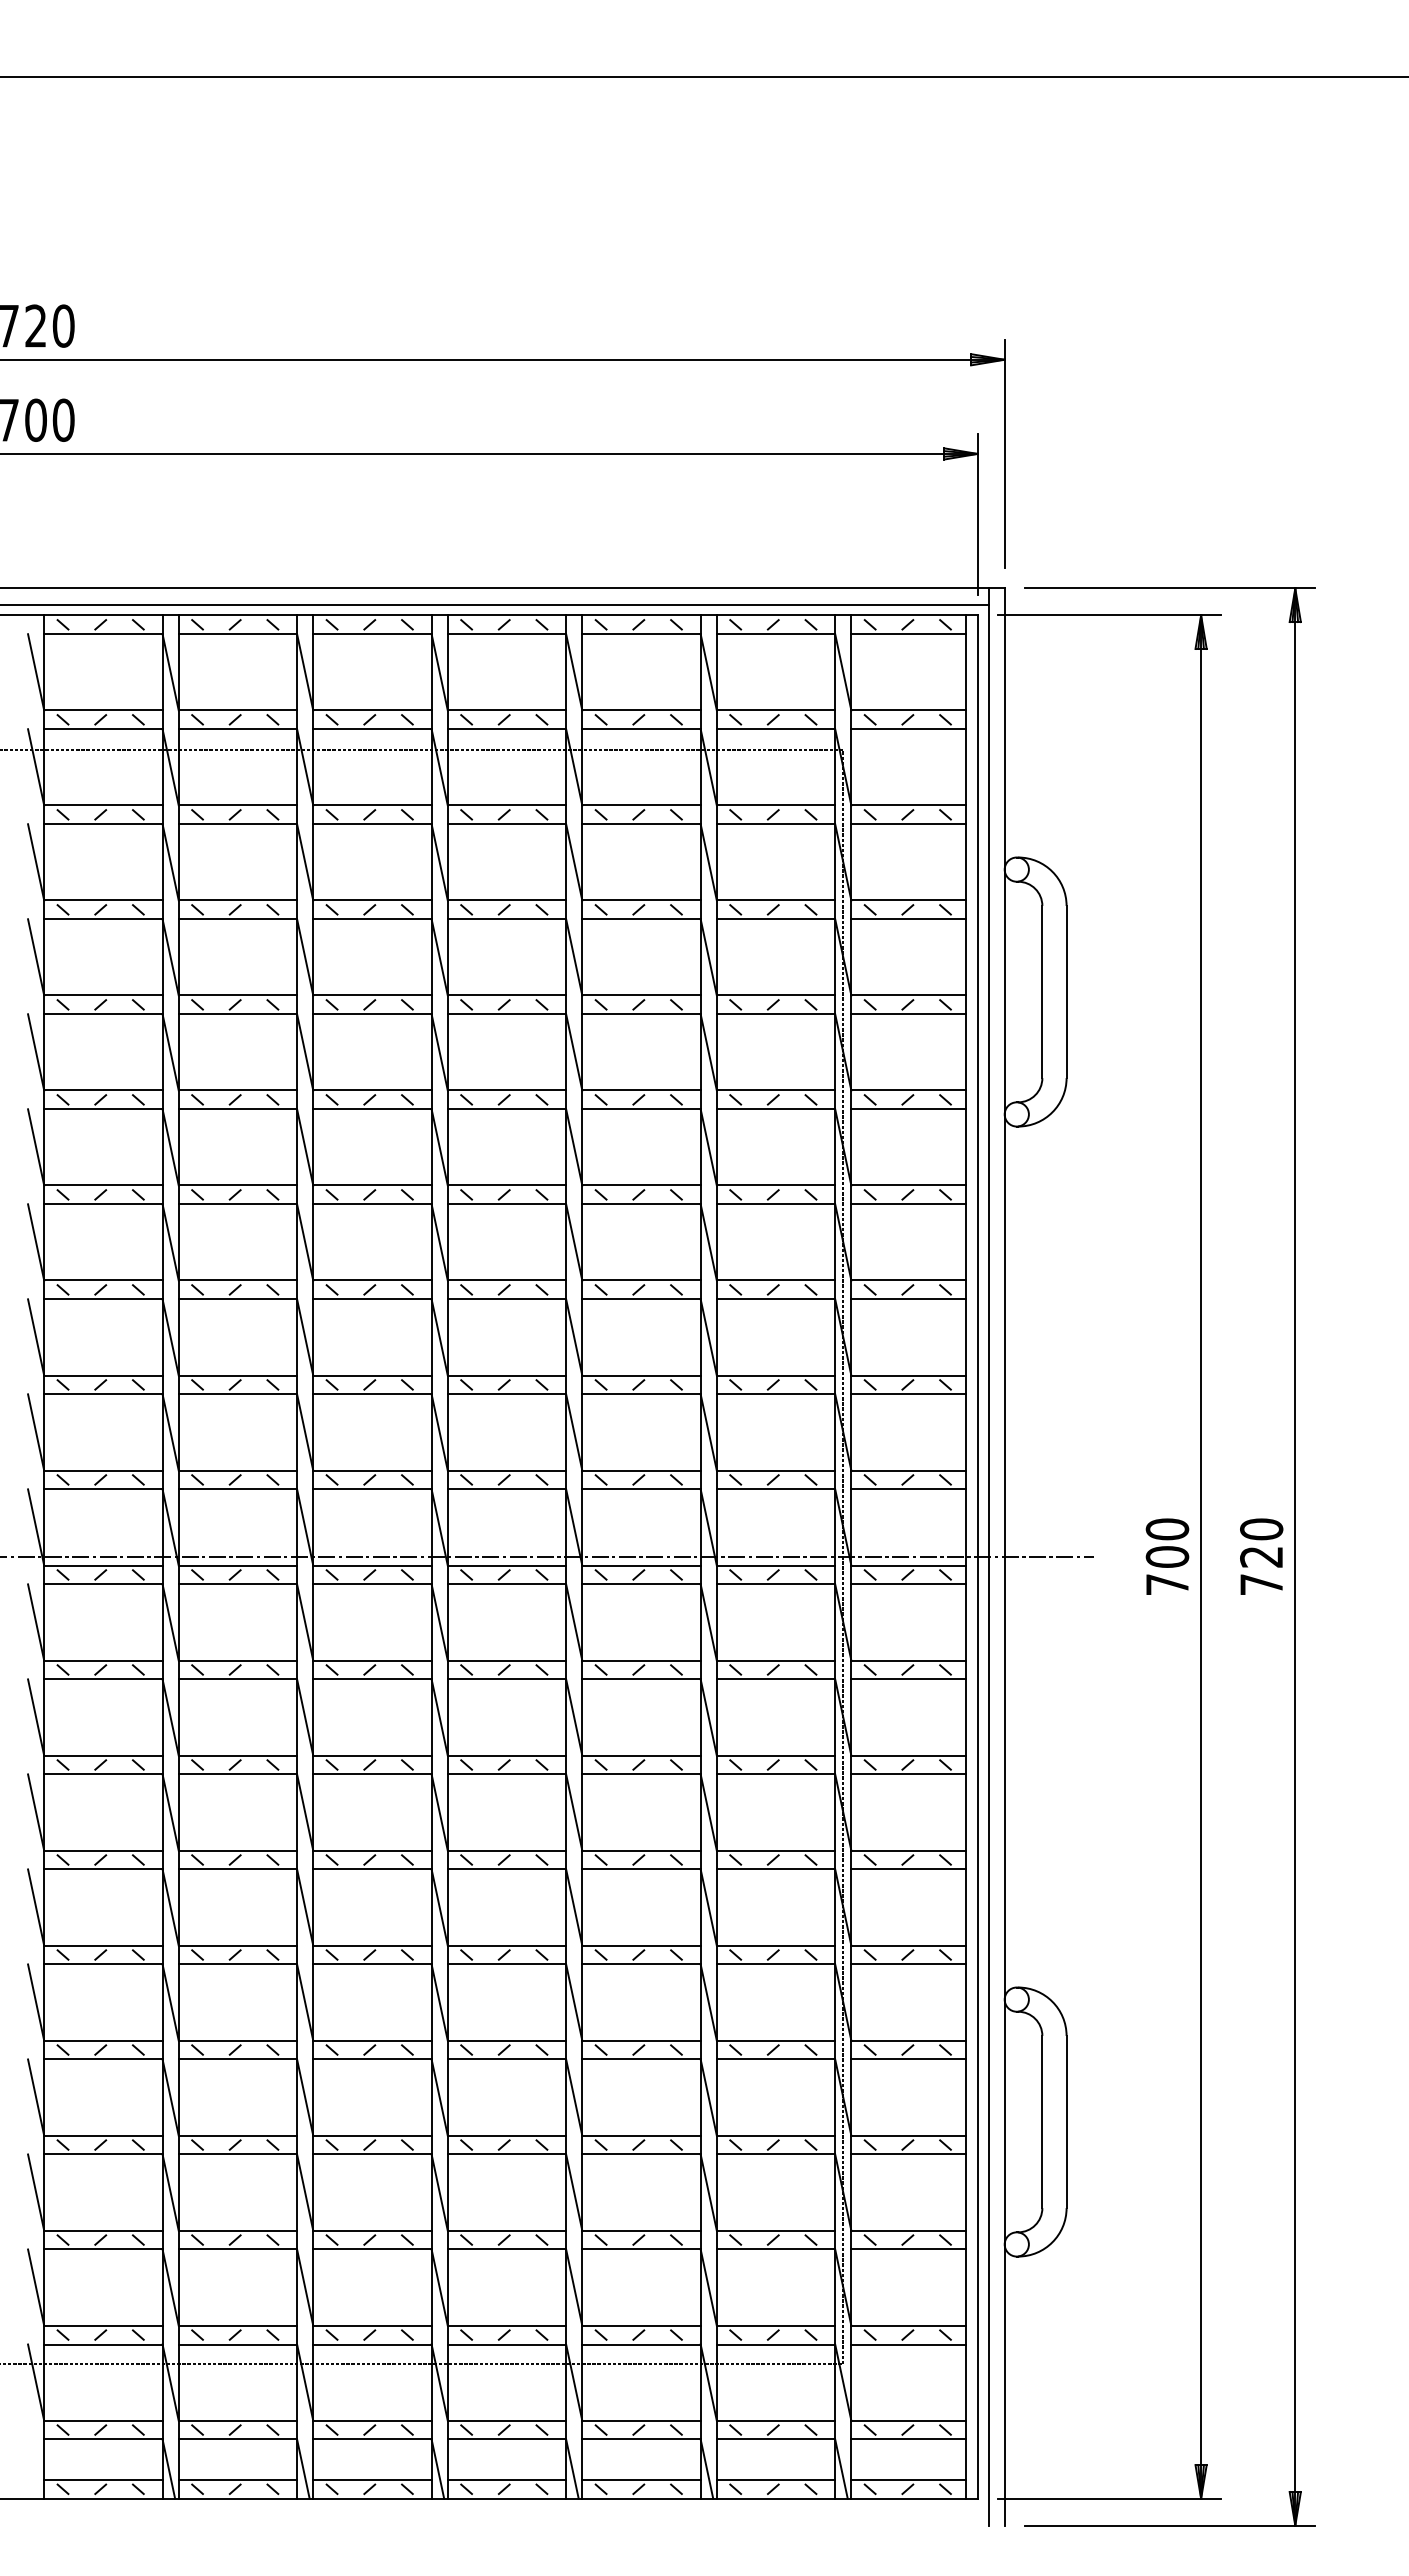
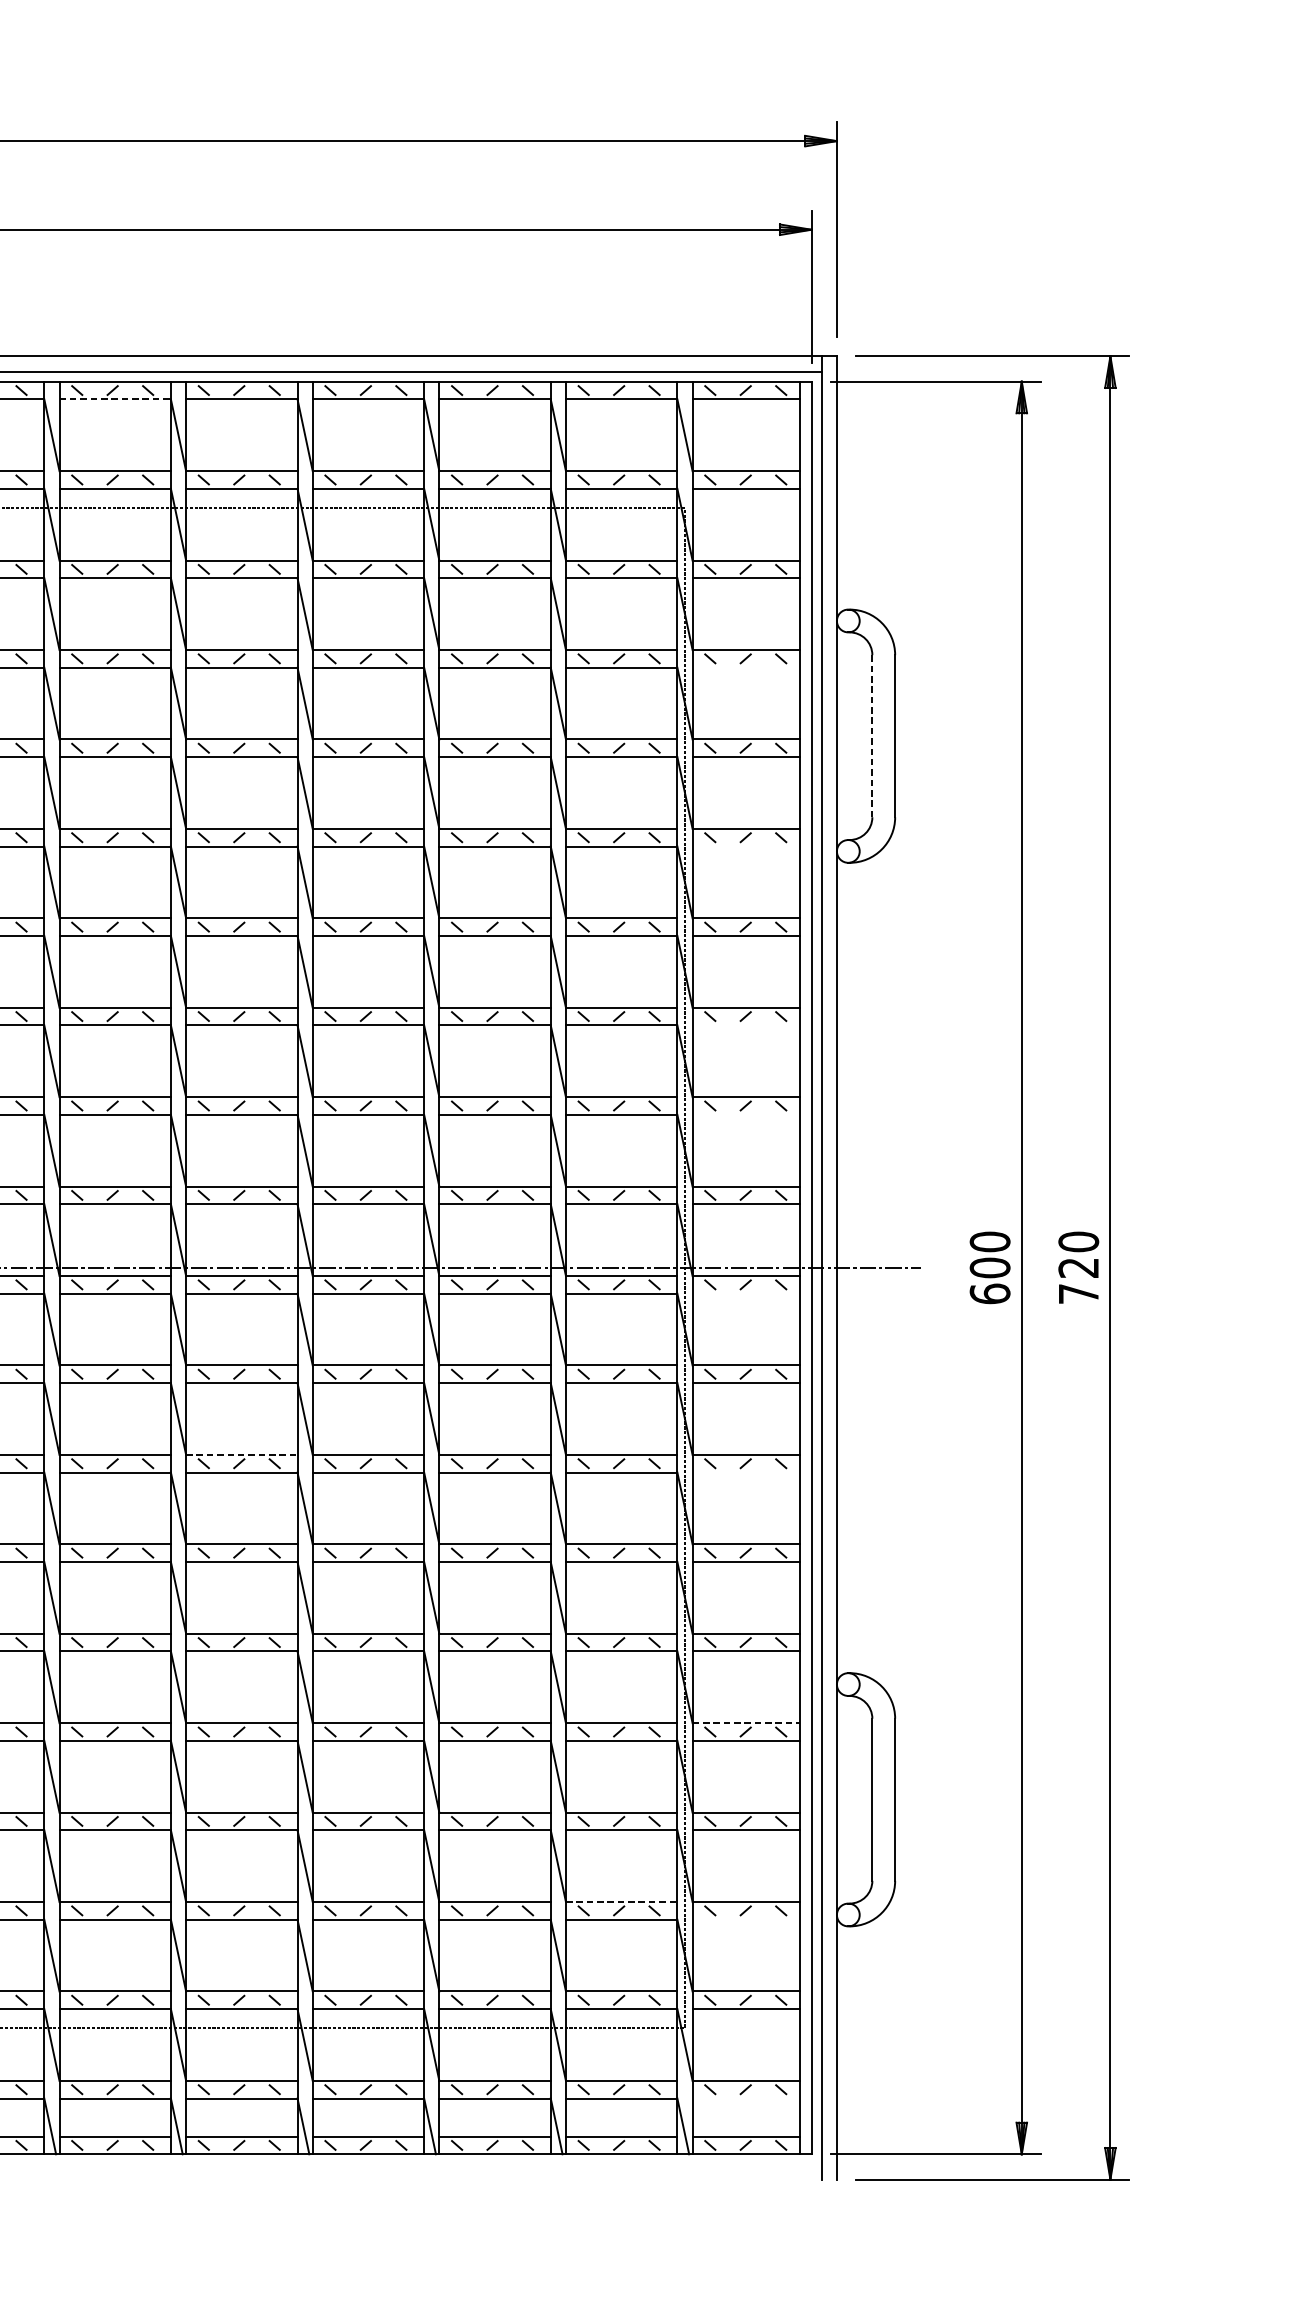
line: (238, 634) -> (115, 399), solid -> dashed
line: (908, 919) -> (746, 667), removed
line: (1042, 991) -> (872, 735), solid -> dashed
line: (908, 1109) -> (746, 846), removed
line: (908, 1299) -> (746, 1025), removed
line: (908, 1394) -> (746, 1115), removed
line: (908, 1584) -> (746, 1293), removed
text: (1167, 1584) -> (990, 1293), 700 -> 600
line: (372, 1755) -> (241, 1454), solid -> dashed
line: (908, 1774) -> (746, 1472), removed
line: (909, 2040) -> (747, 1723), solid -> dashed
line: (776, 2230) -> (622, 1901), solid -> dashed
line: (908, 2249) -> (746, 1919), removed
line: (908, 2439) -> (746, 2098), removed

